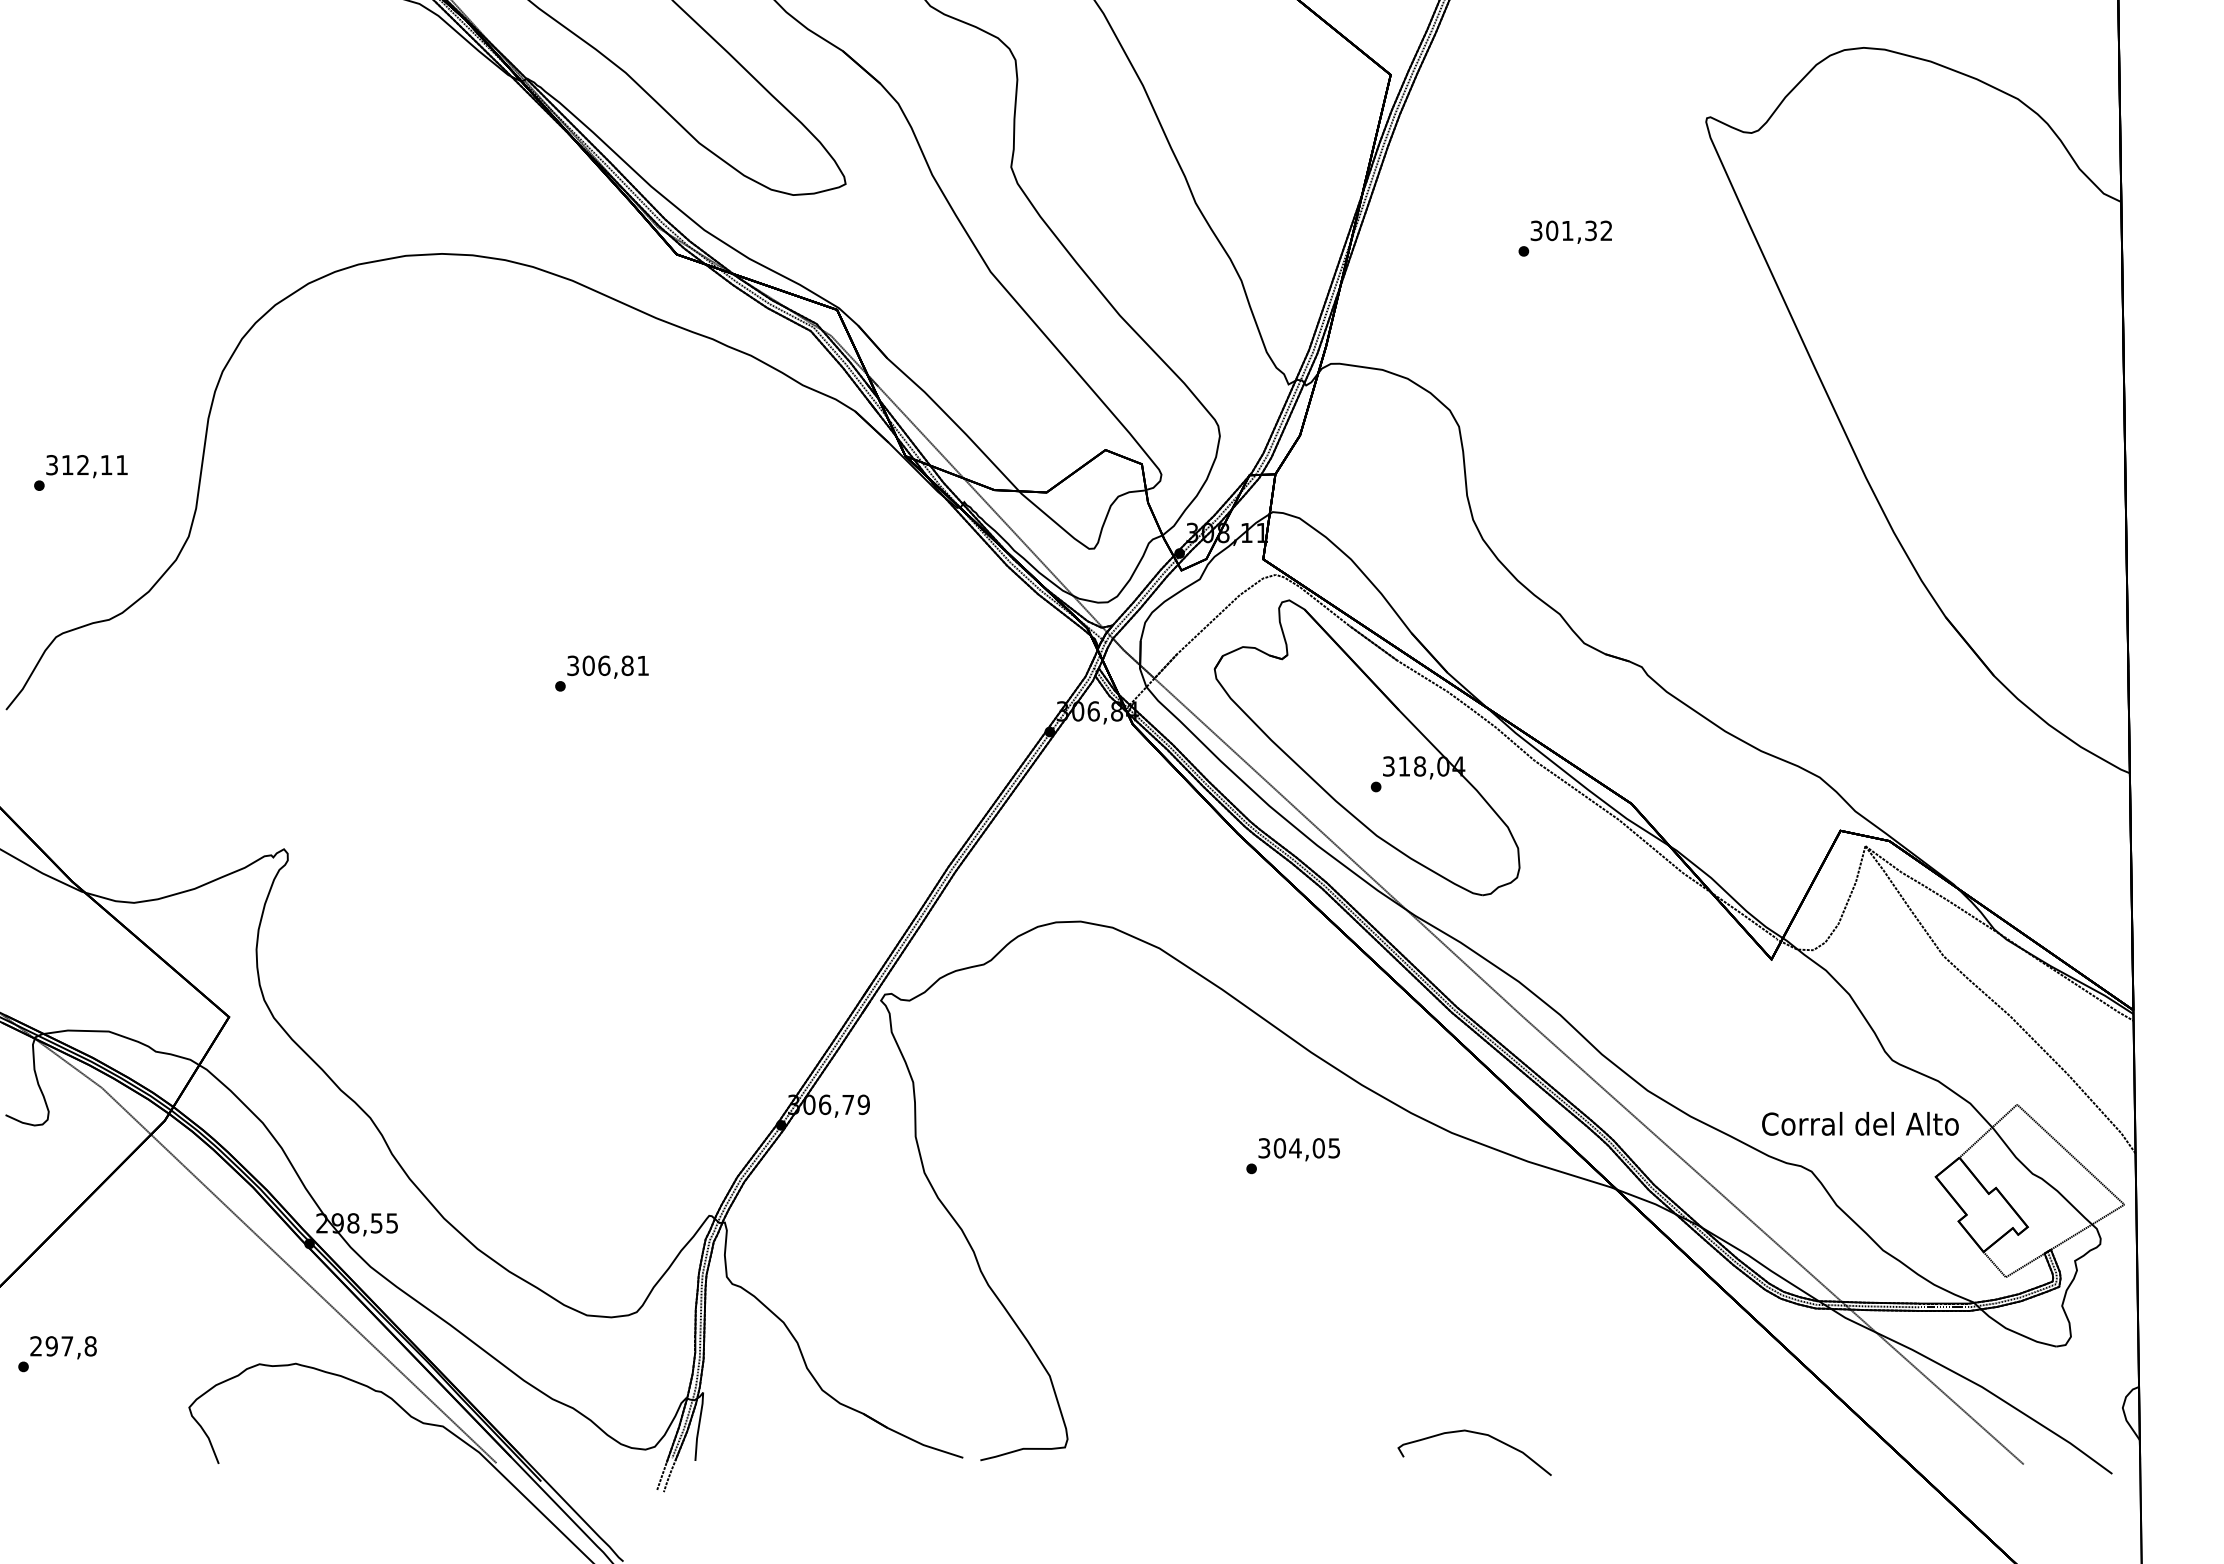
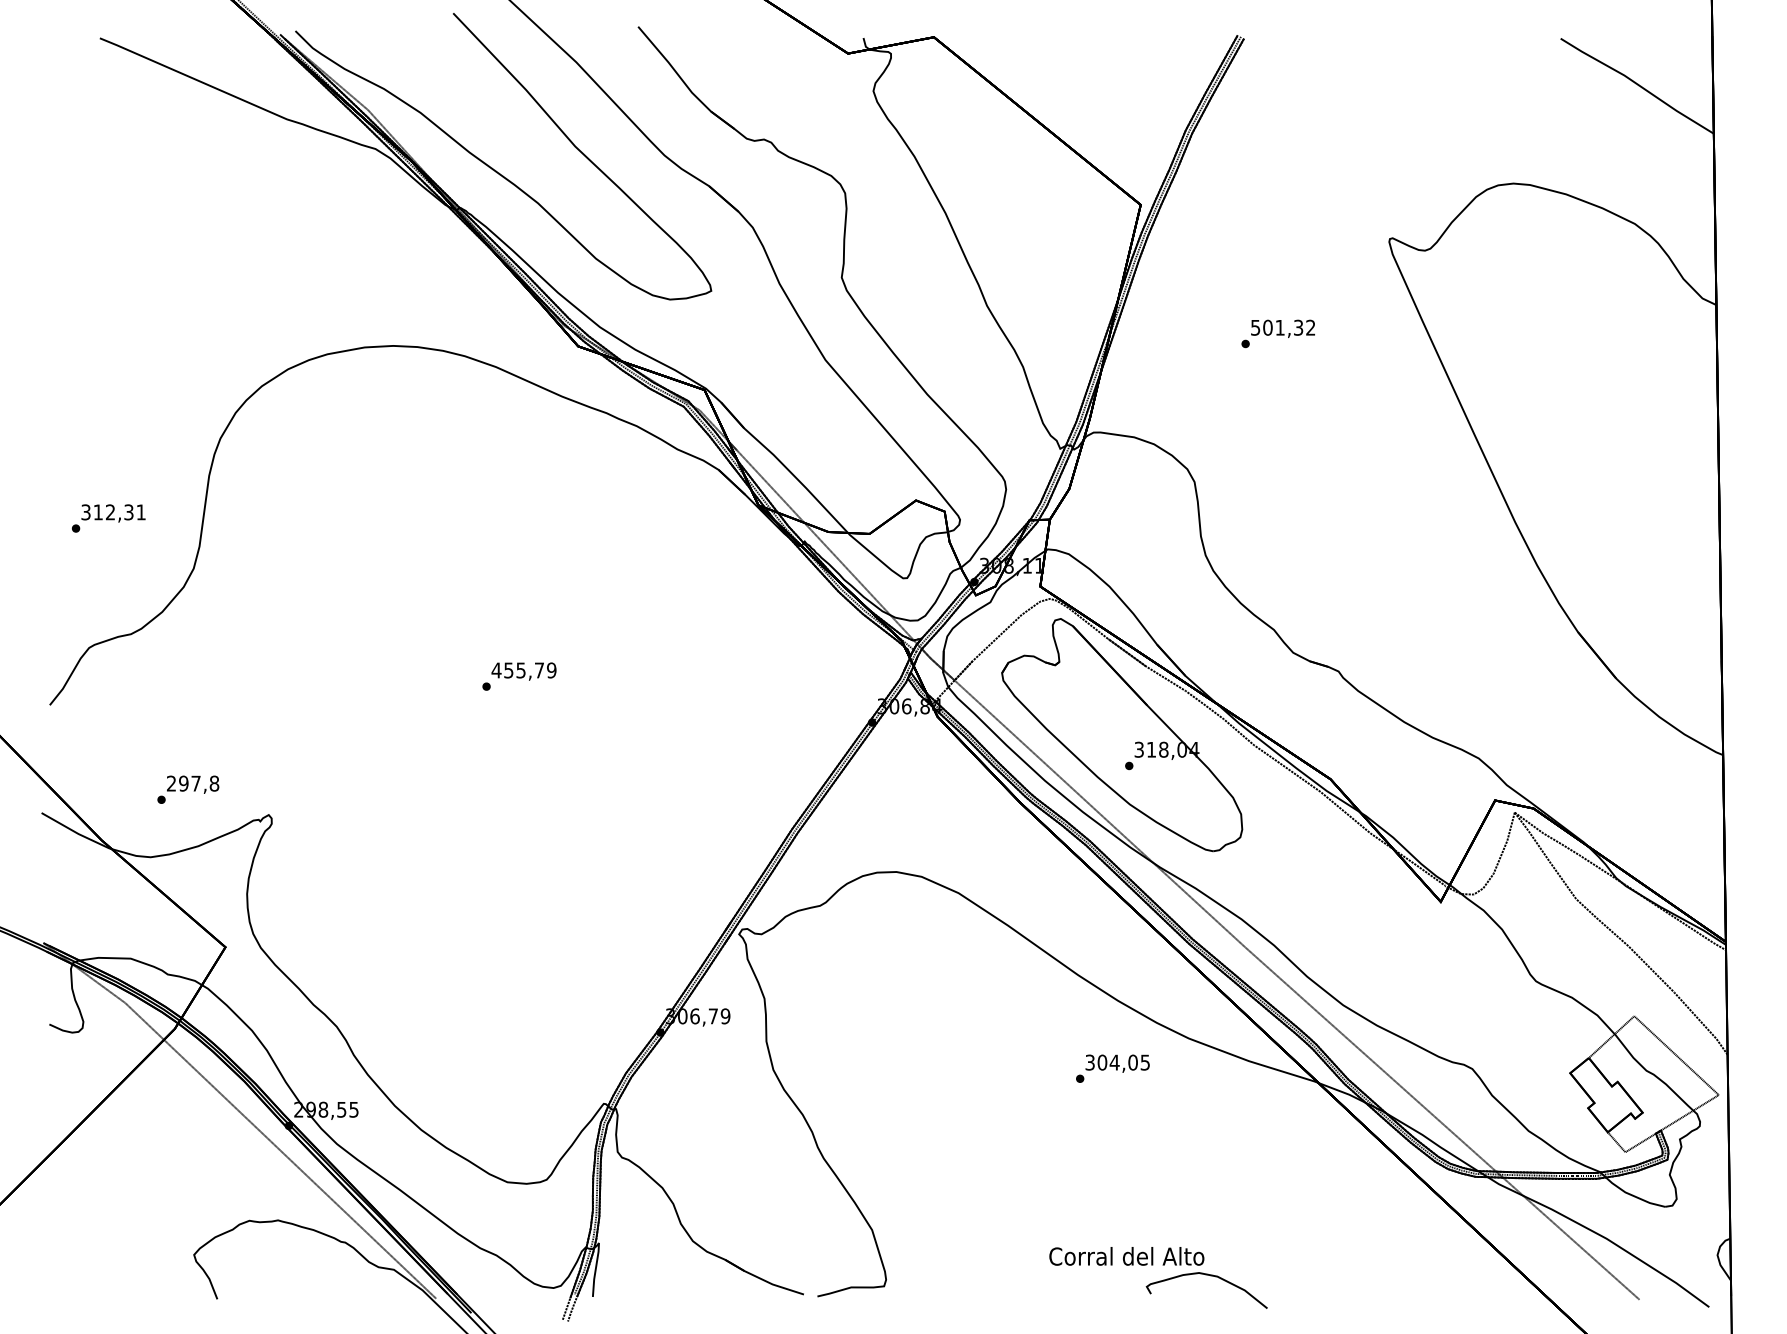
text: (1536, 229) -> (1255, 326), 301,32 -> 501,32
text: (105, 465) -> (128, 512), 312,11 -> 312,31
text: (607, 665) -> (523, 670), 306,81 -> 455,79
text: (1860, 1124) -> (1126, 1256), moved
text: (1292, 1155) -> (1112, 1068), moved
text: (57, 1353) -> (188, 789), moved

